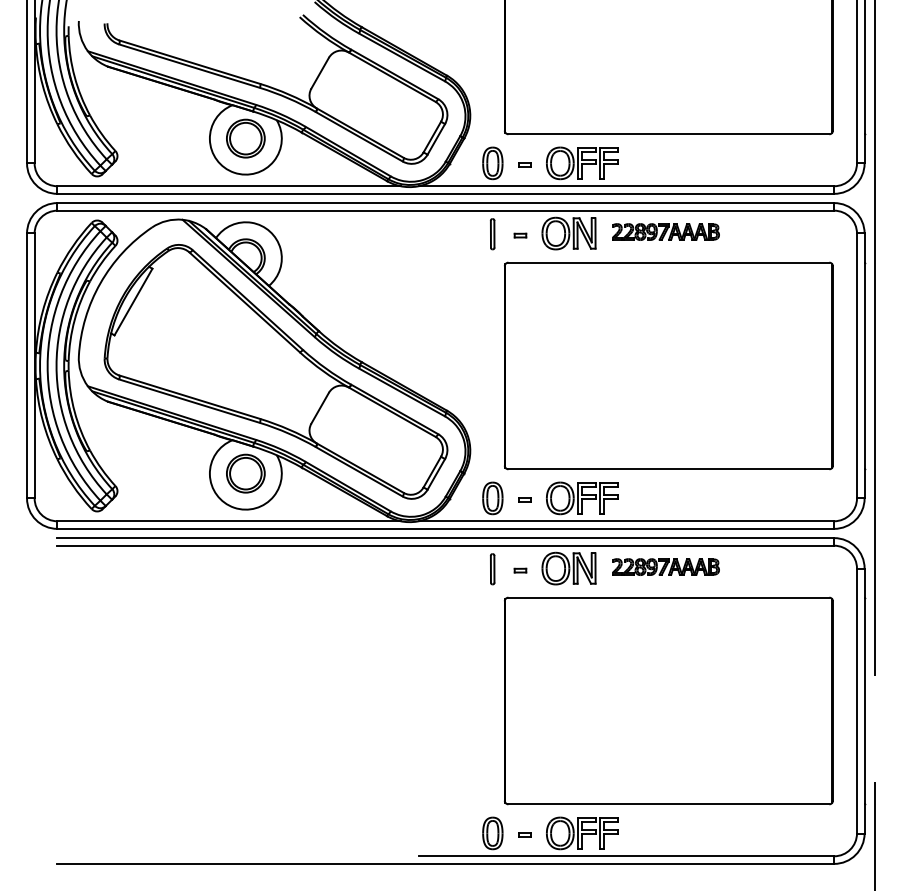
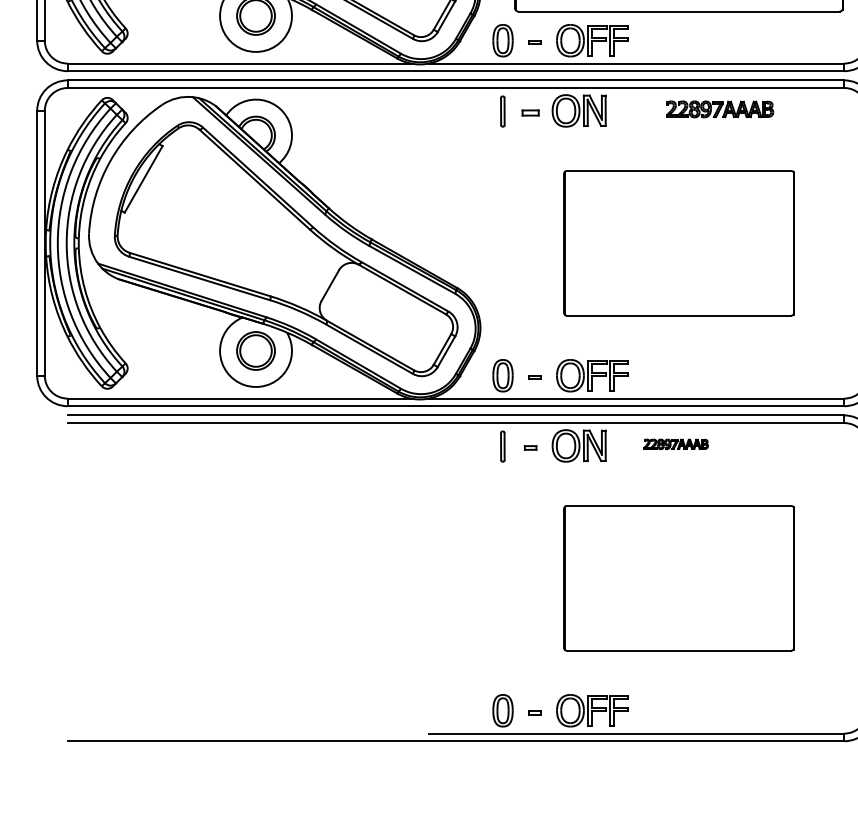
part: (665, 231) -> (719, 108), moved
part: (520, 235) -> (530, 112), size x1.4
part: (668, 365) -> (678, 242), size x0.7
part: (665, 566) -> (675, 443), size x0.6
part: (668, 700) -> (678, 577), size x0.7

